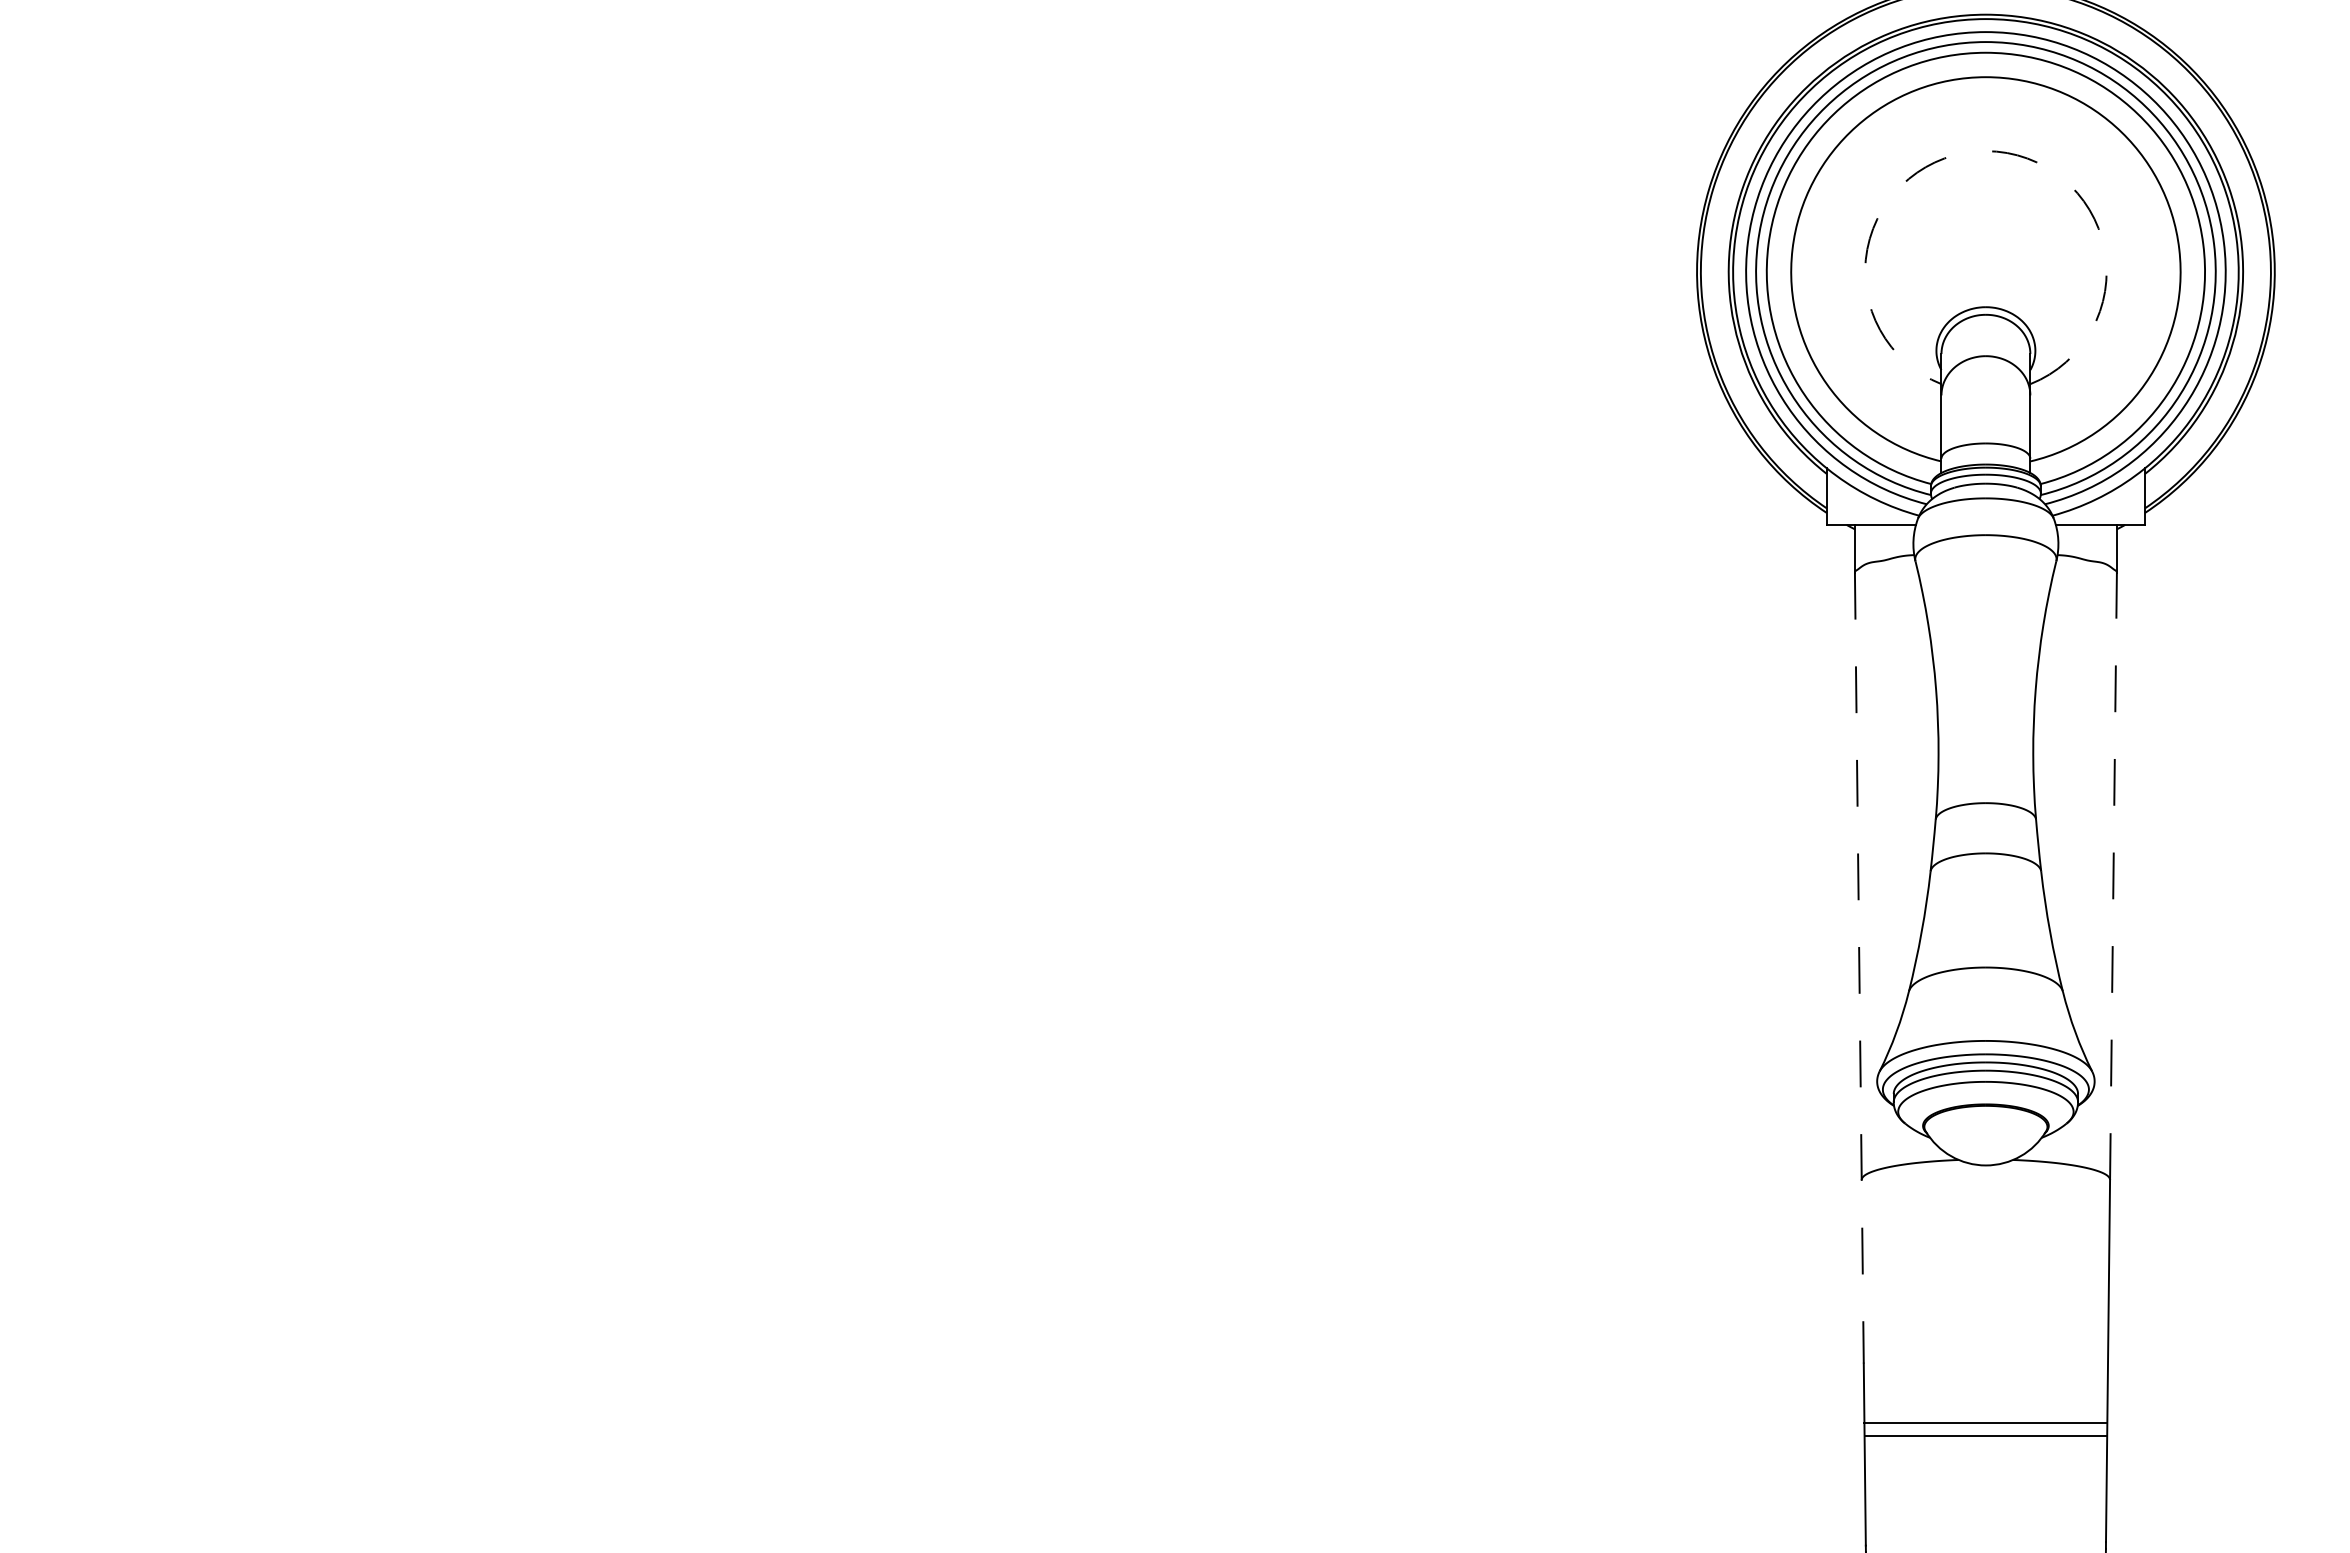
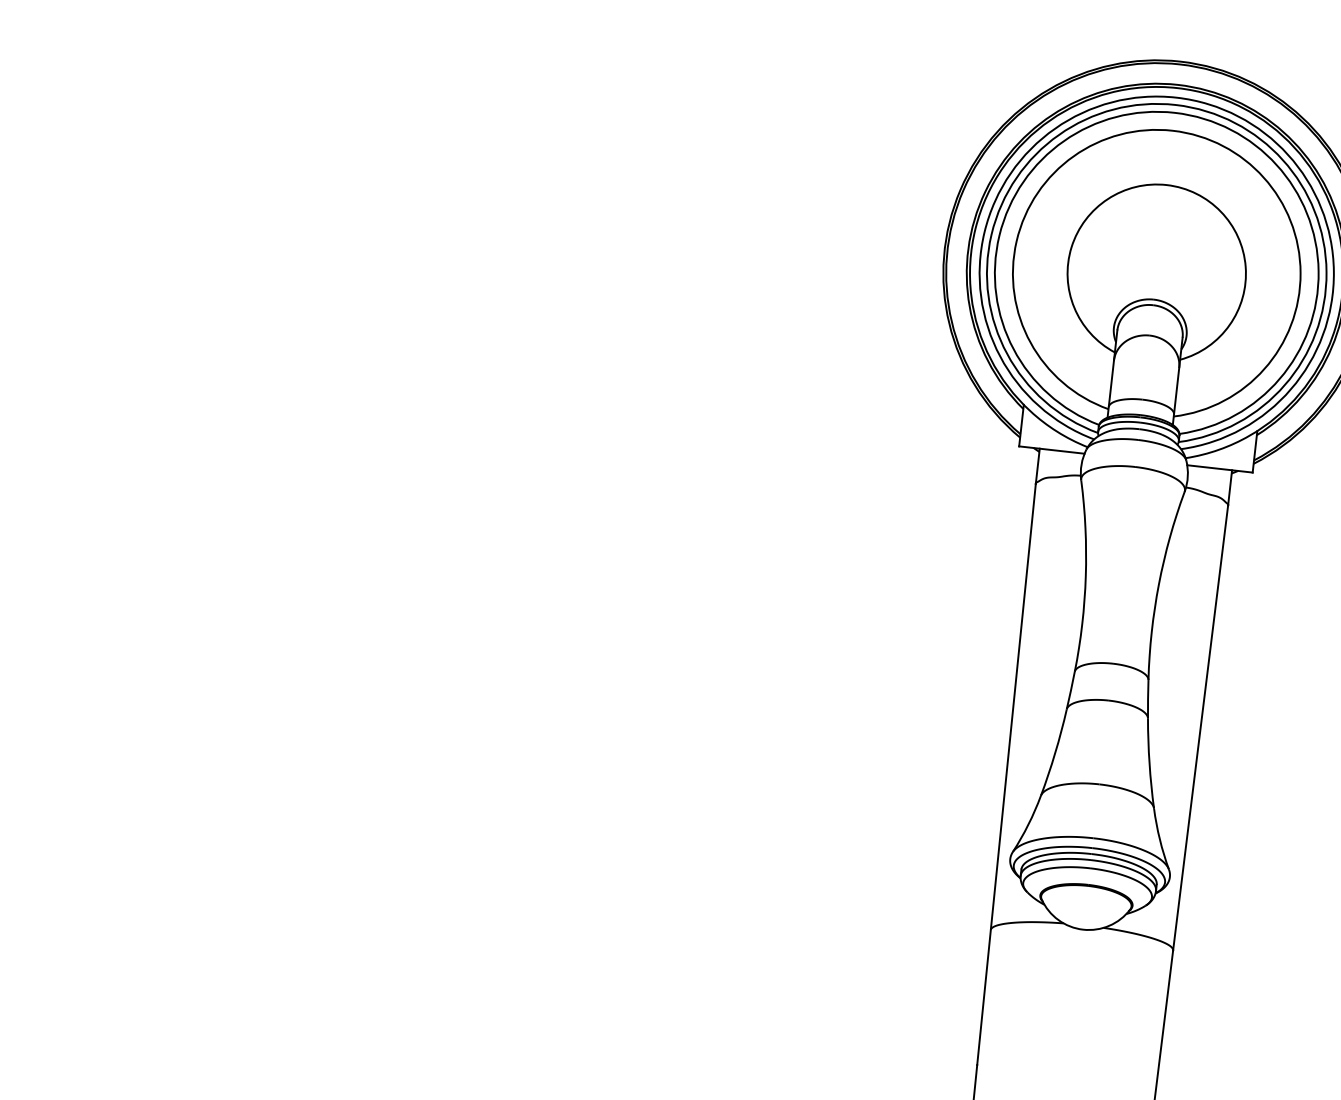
arc: (1985, 151) -> (1166, 185), dashed -> solid
line: (2113, 876) -> (1200, 728), dashed -> solid
line: (1859, 968) -> (1006, 774), dashed -> solid

